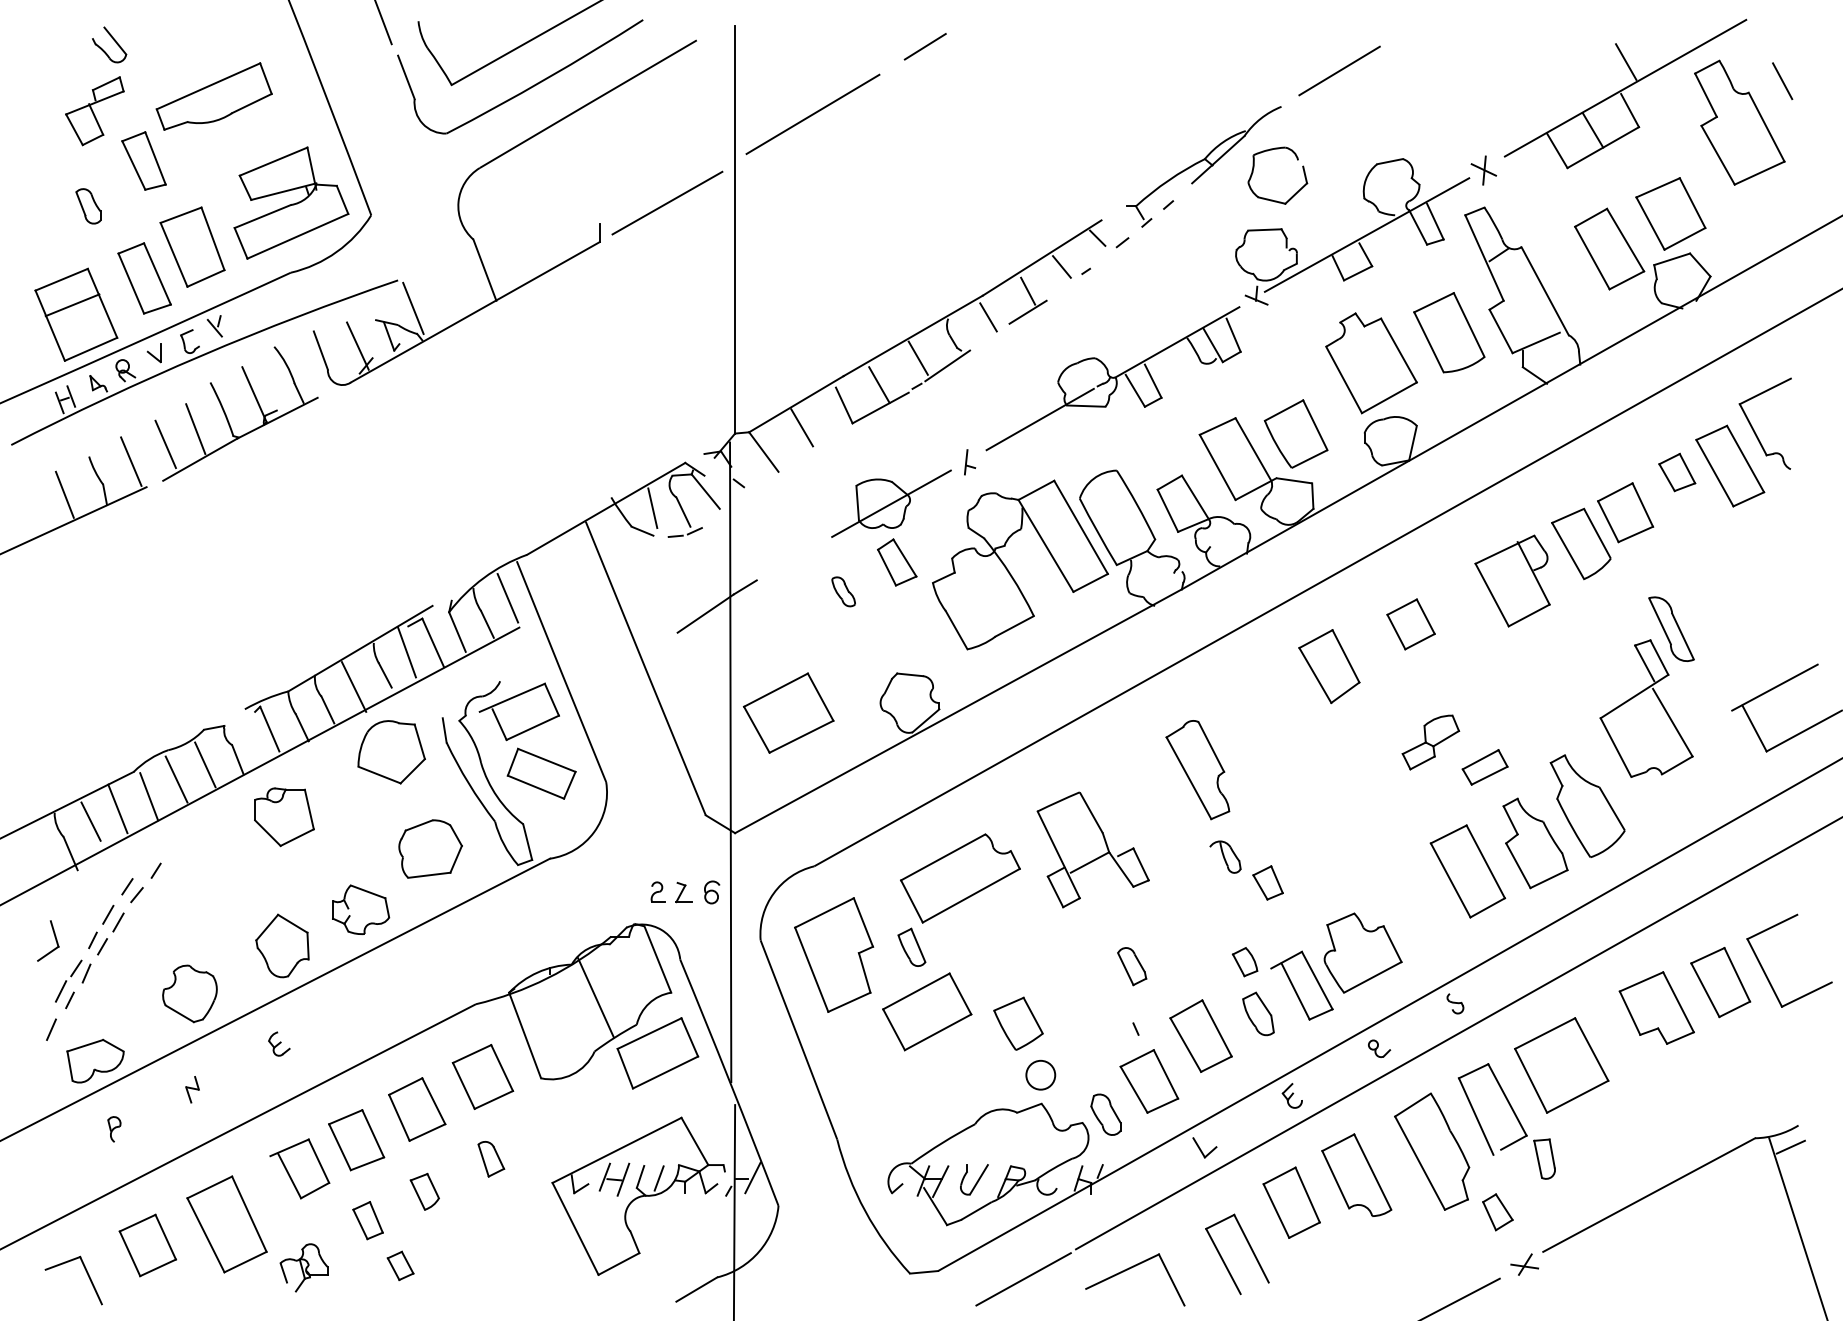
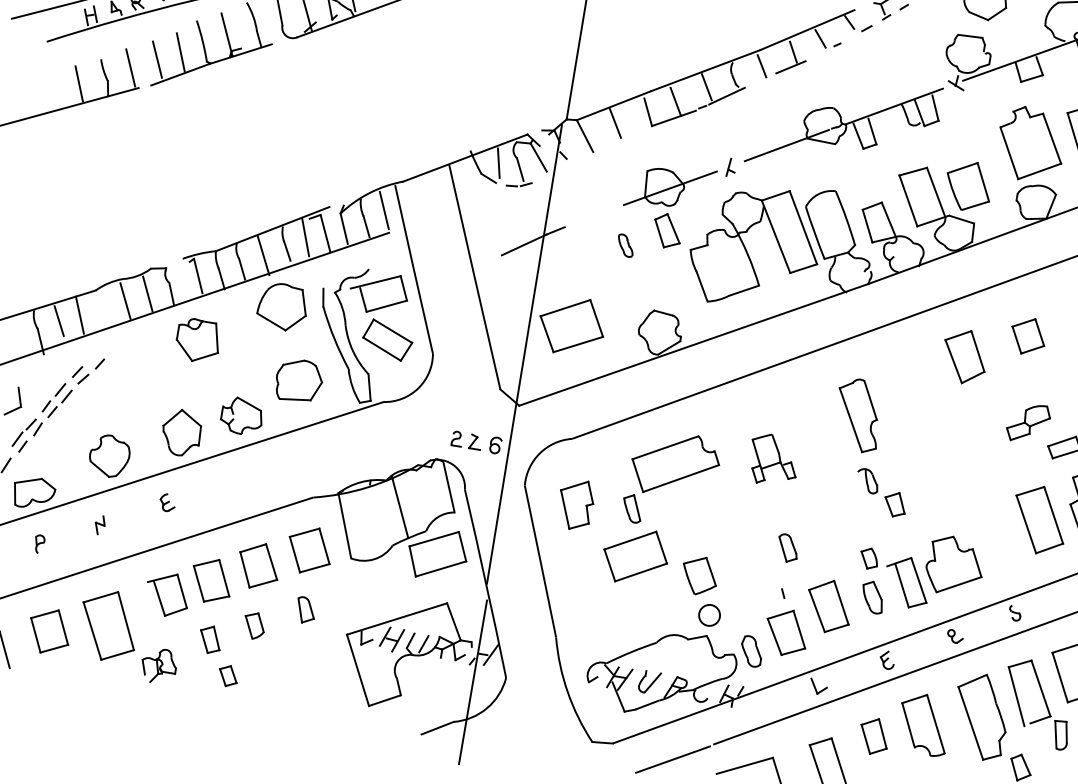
line: (149, 796) -> (104, 310), removed
part: (1092, 849) -> (773, 459), size x0.6
part: (834, 954) -> (576, 504), size x0.6
part: (1291, 1202) -> (874, 736), size x0.7

